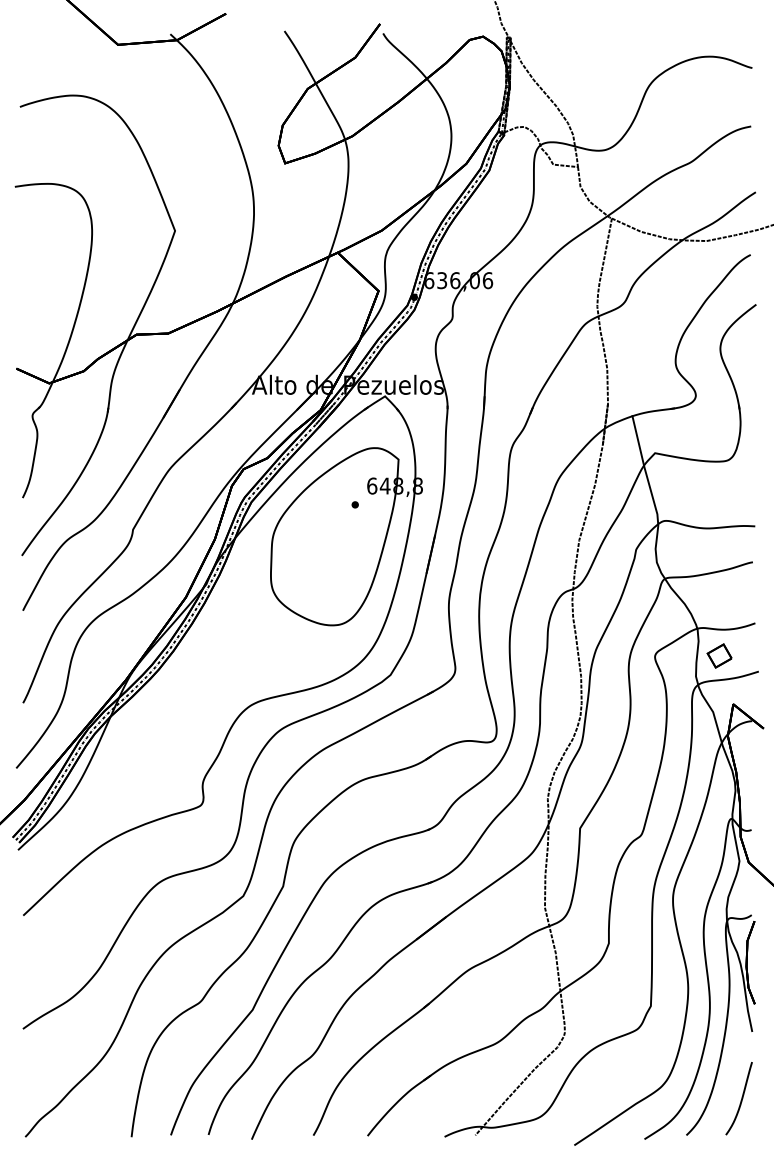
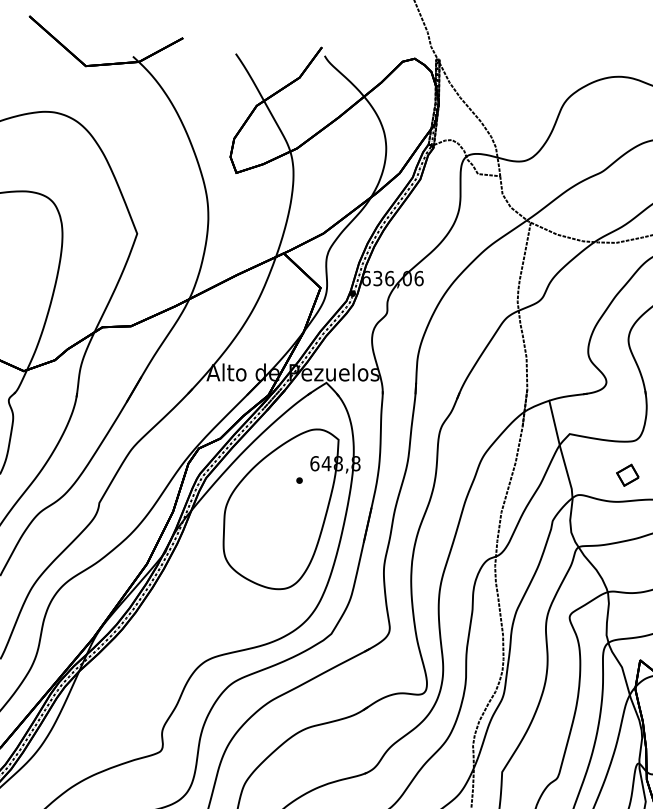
part: (719, 655) -> (627, 474), moved

